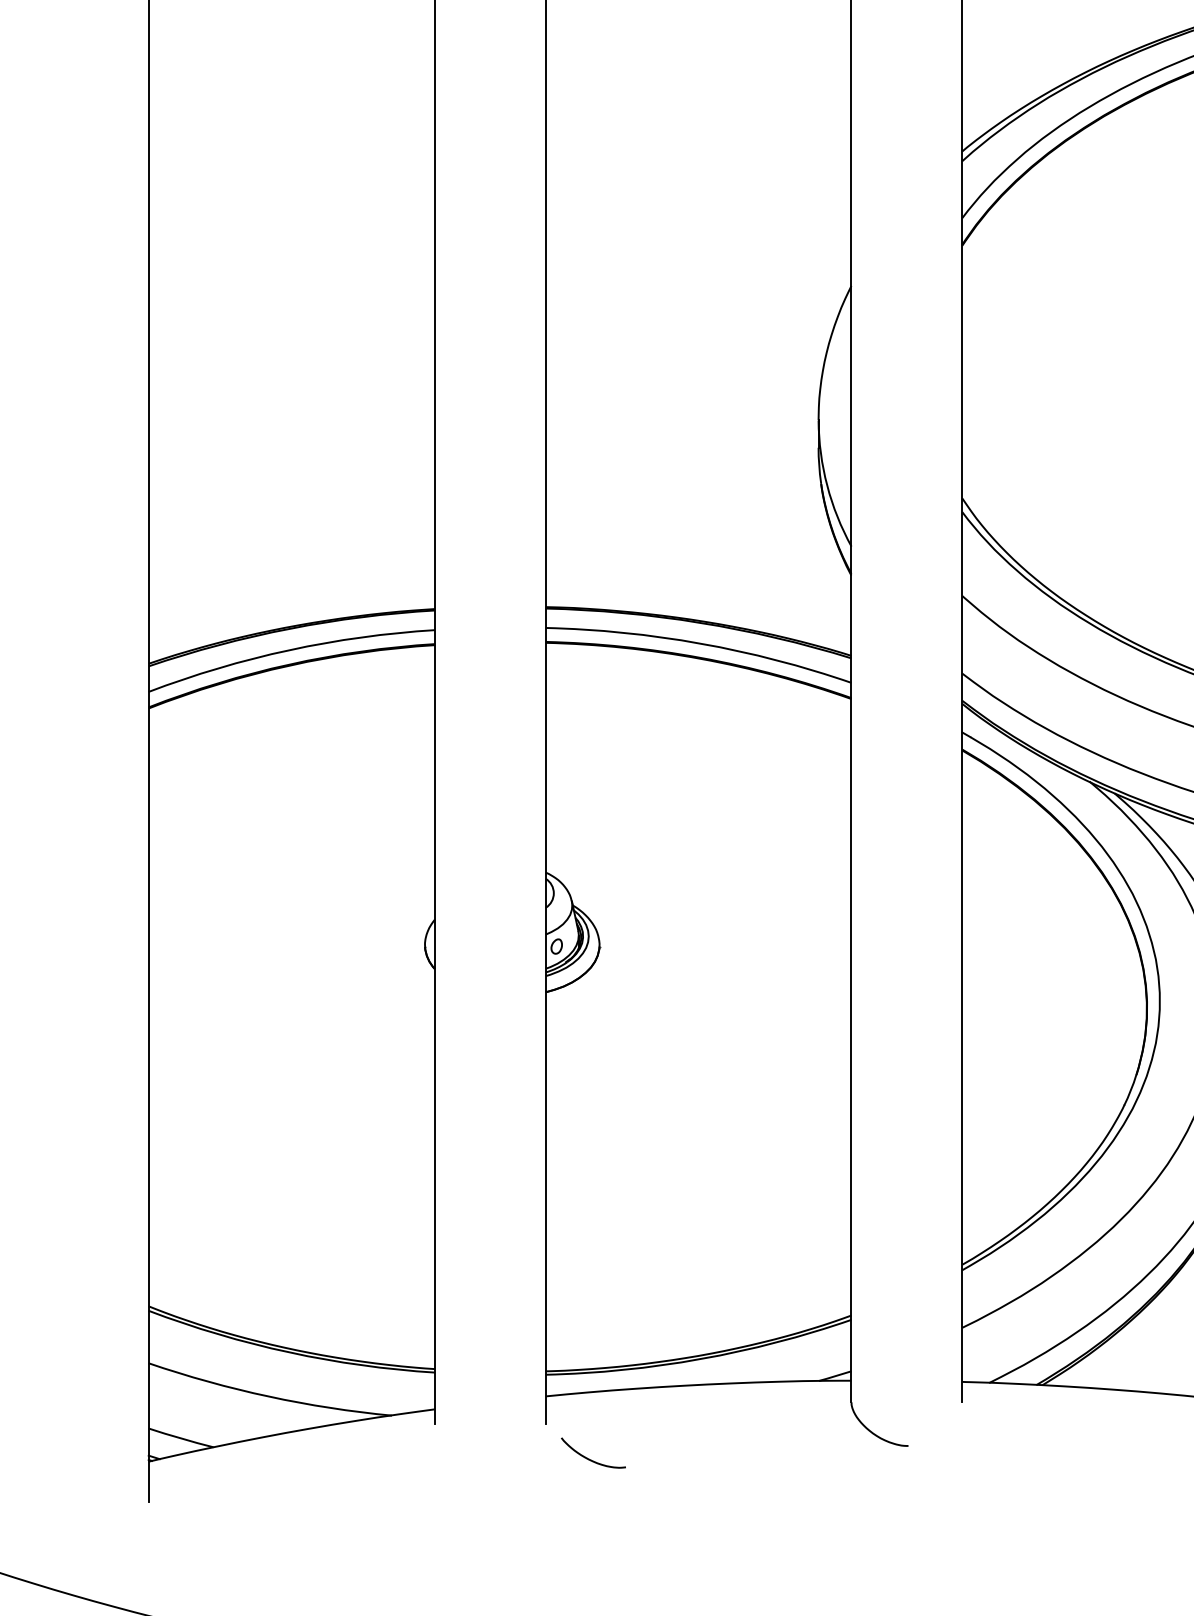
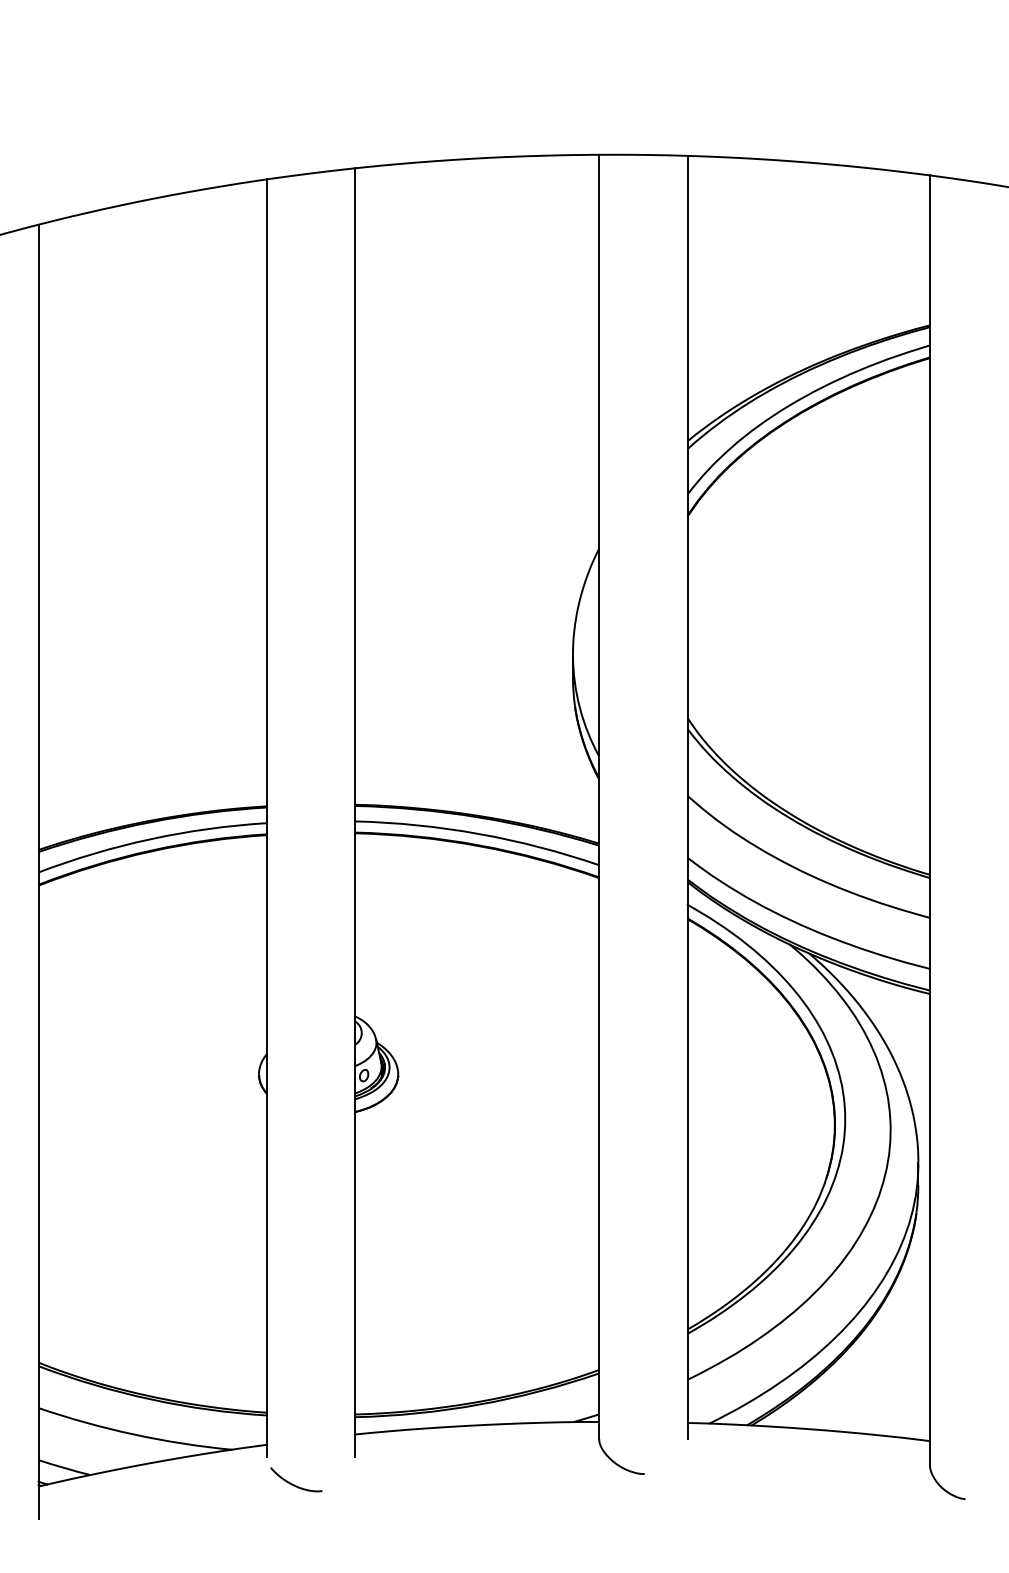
curve: (591, 1459) -> (294, 1484), moved

